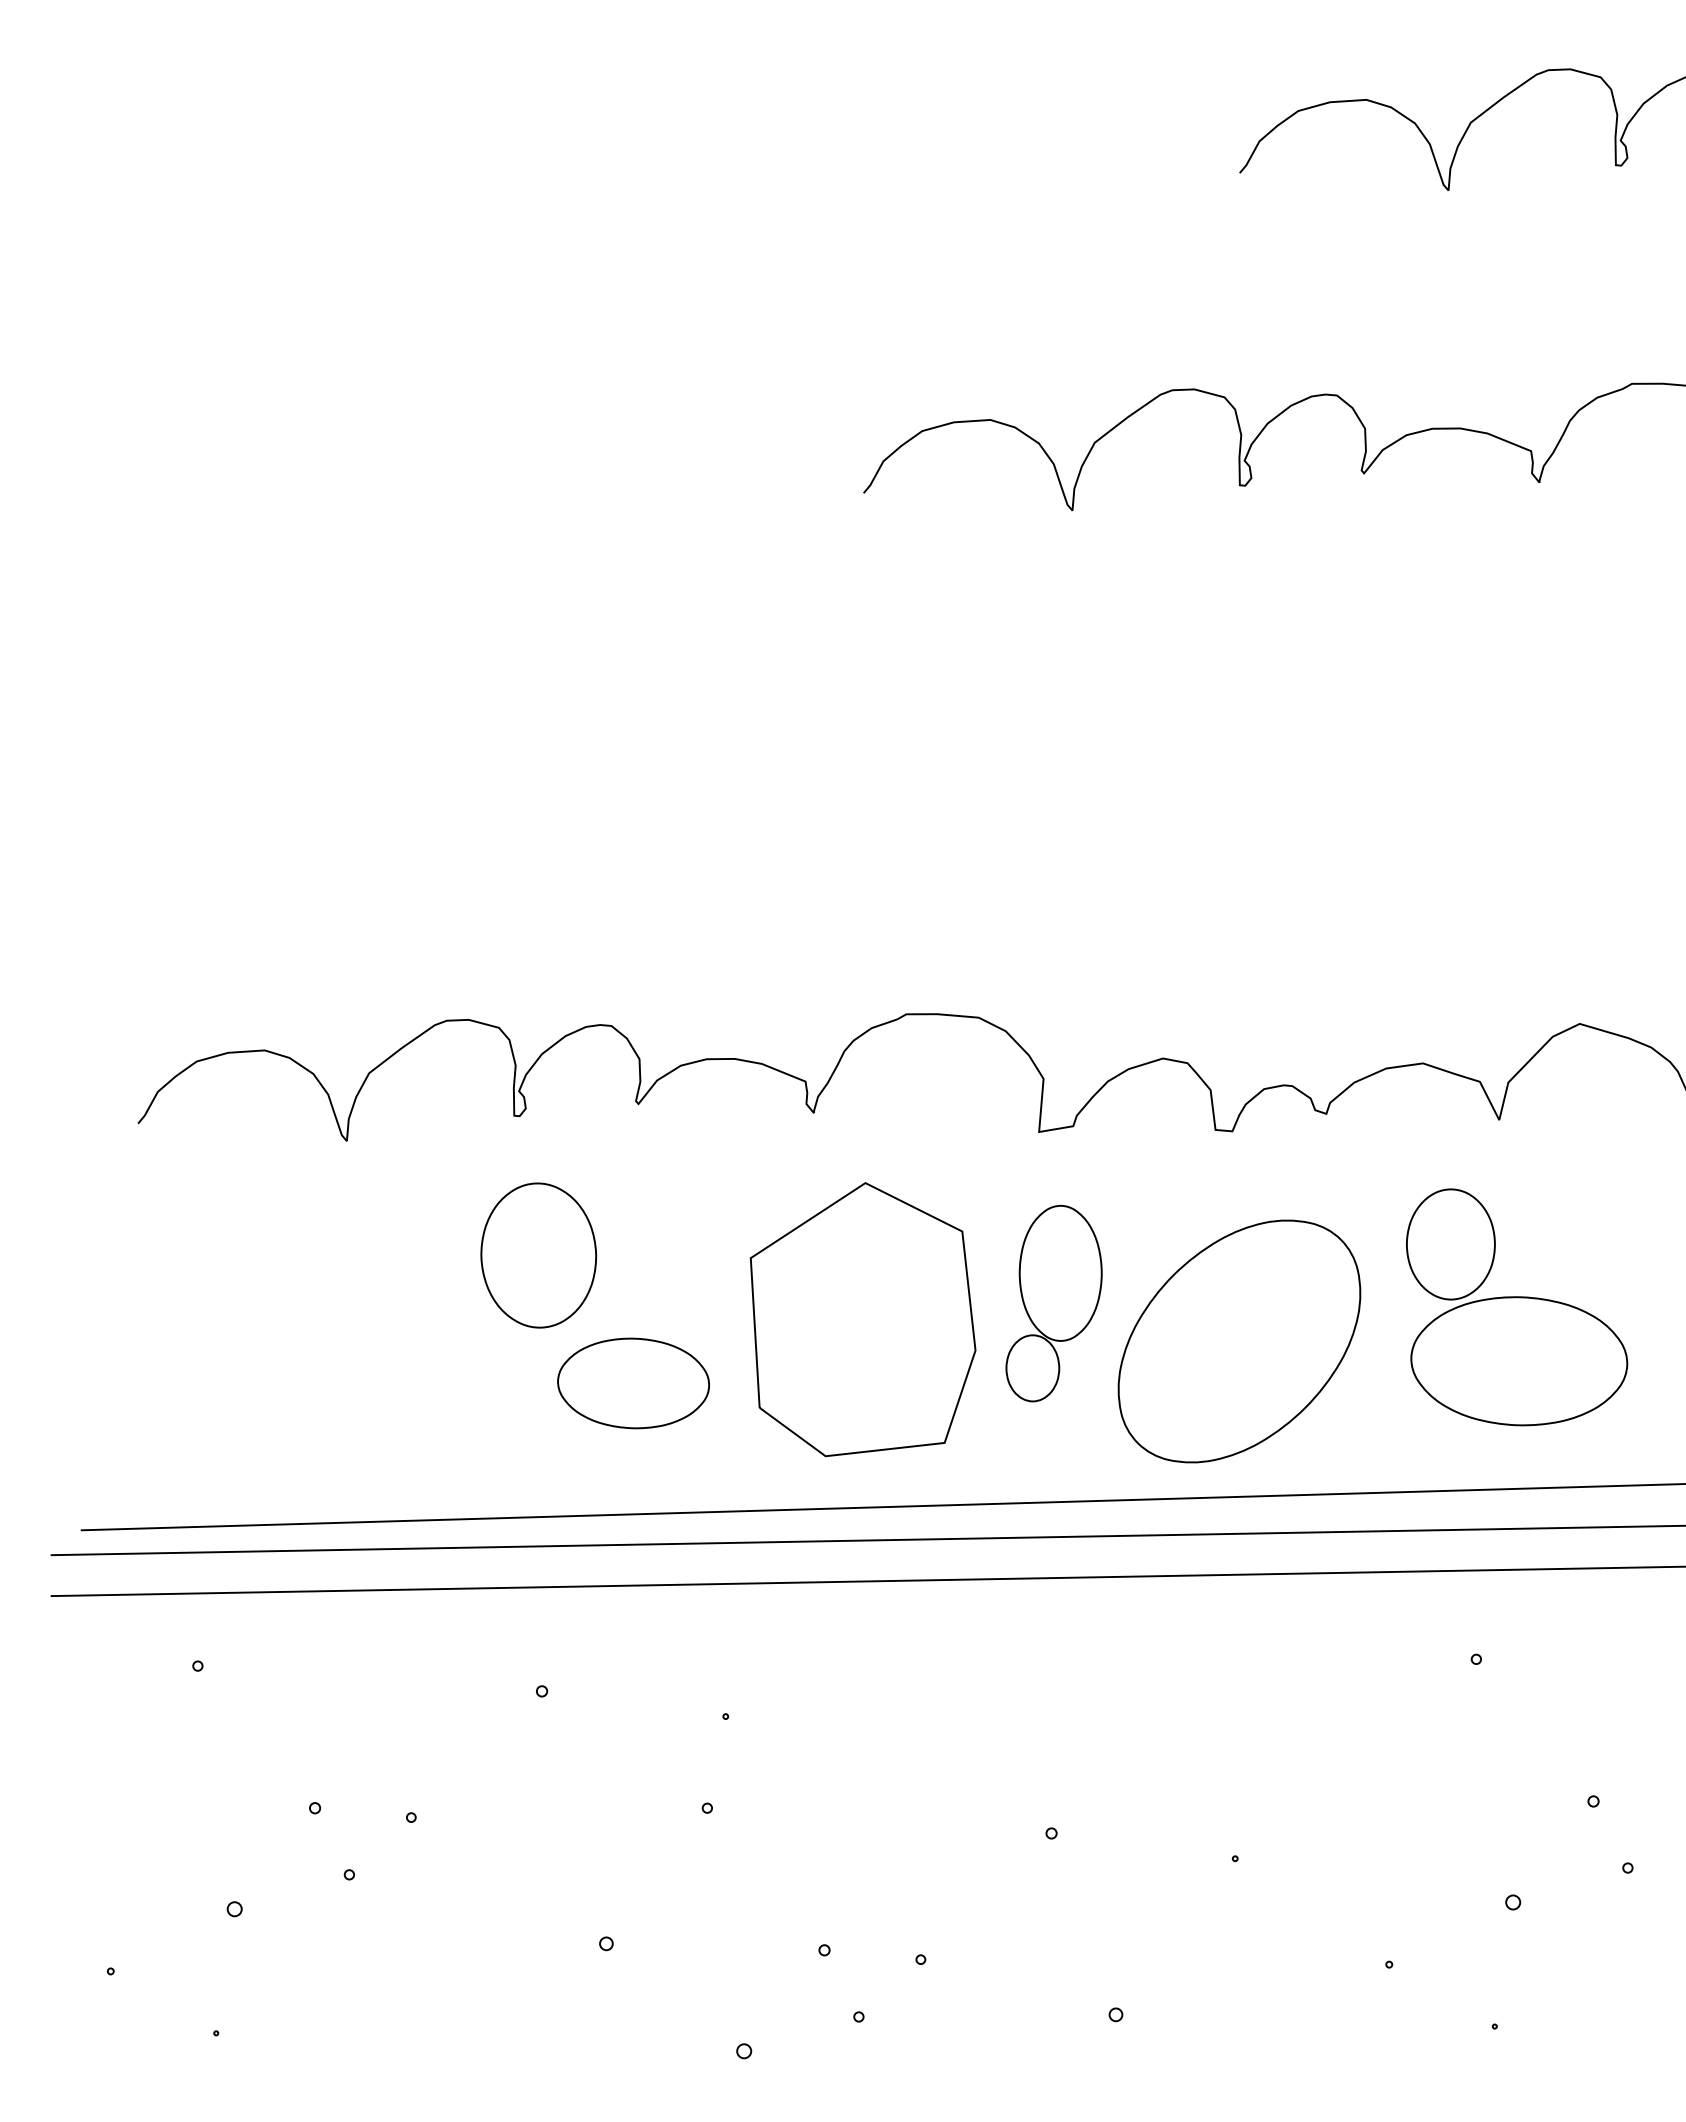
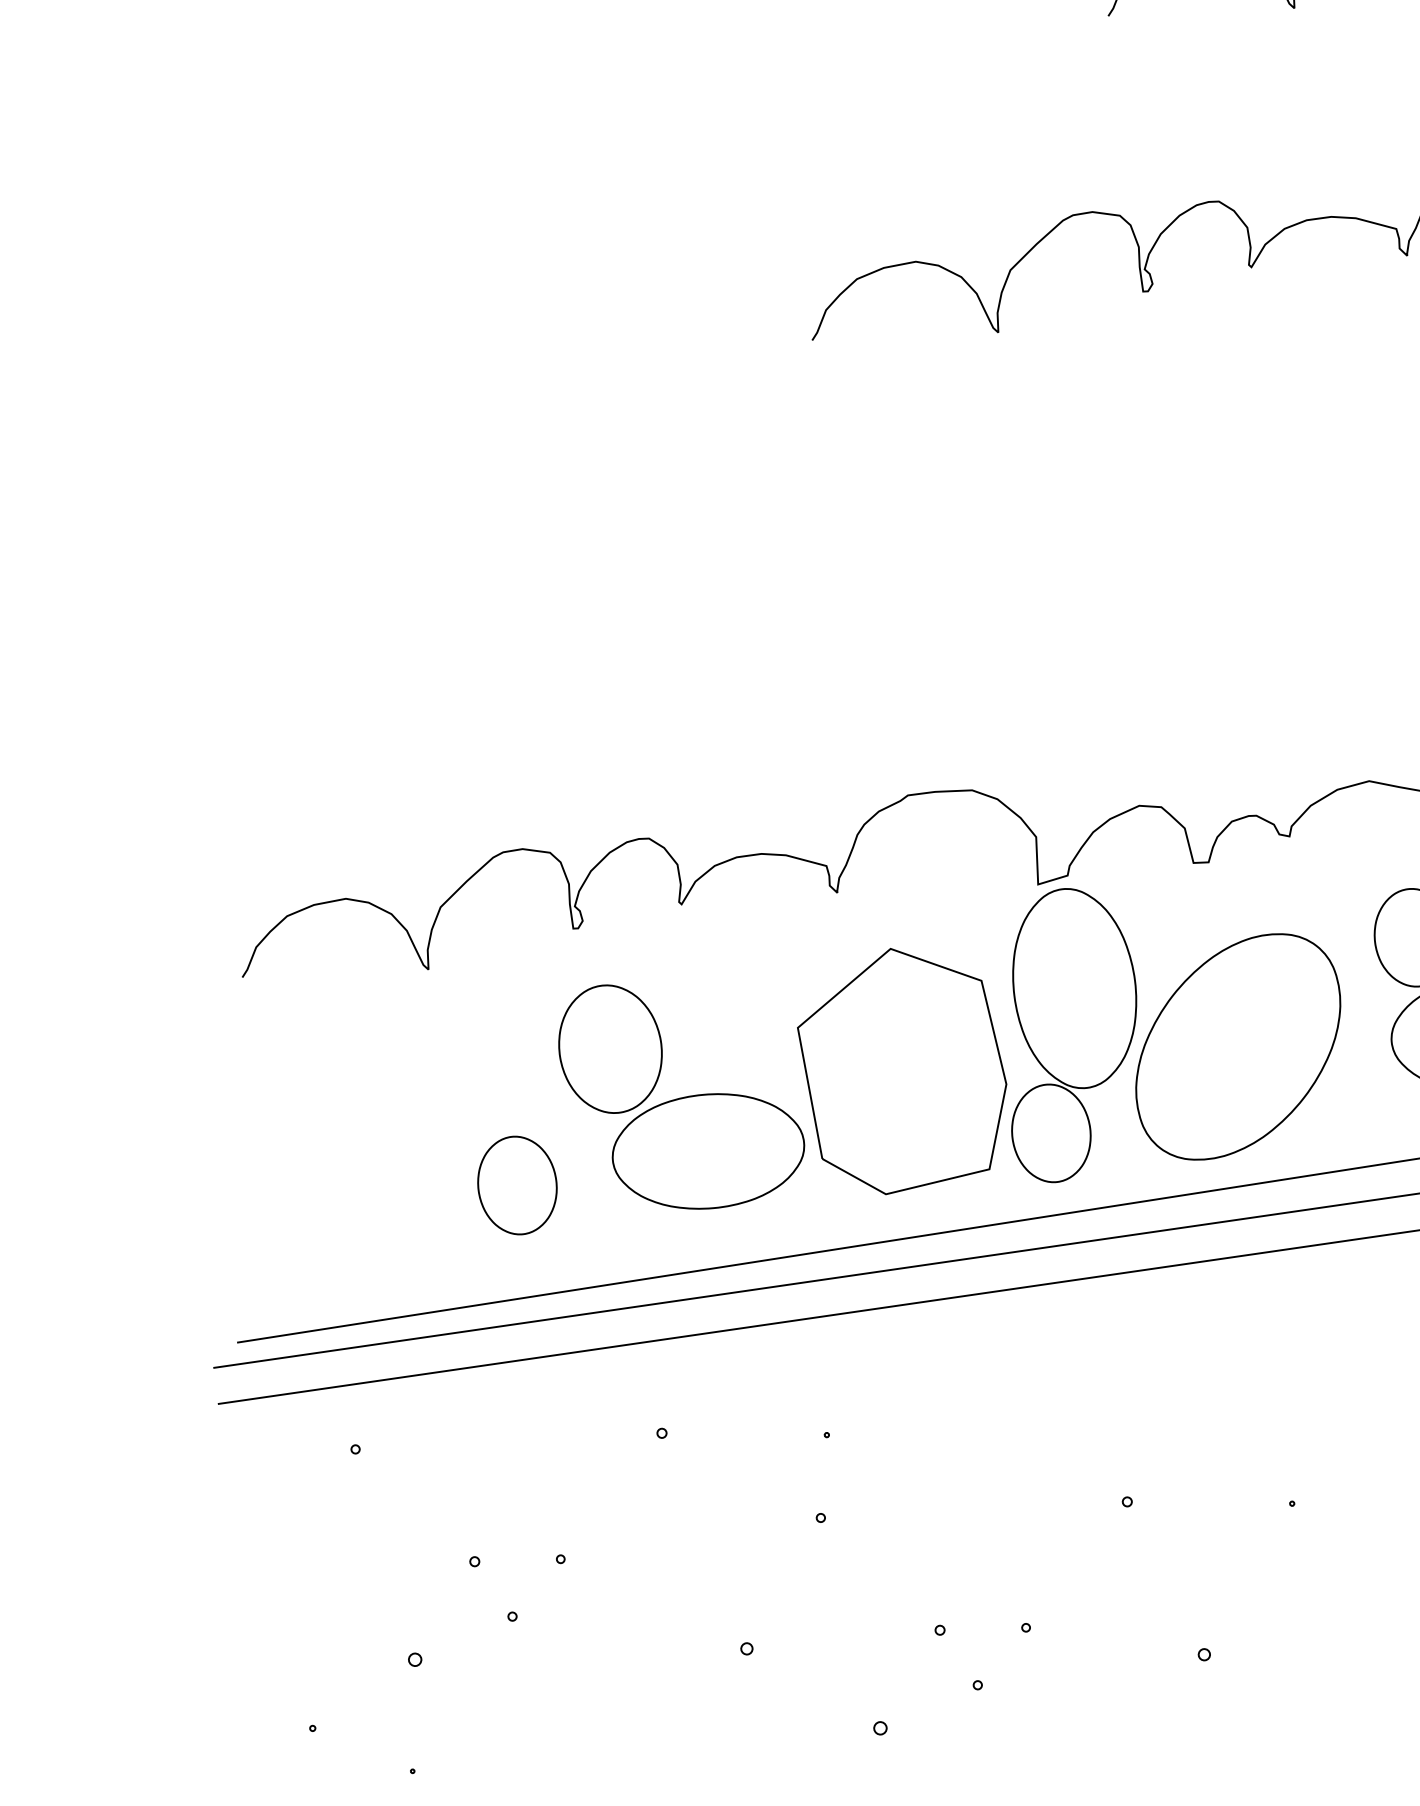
part: (1053, 1303) -> (1069, 1034), size x1.67
part: (633, 1383) -> (708, 1151), size x1.43
part: (415, 1394) -> (517, 1185), added

